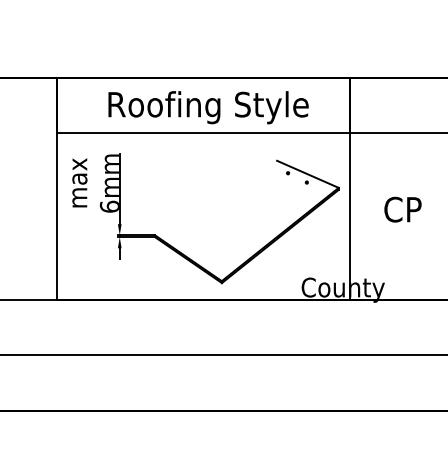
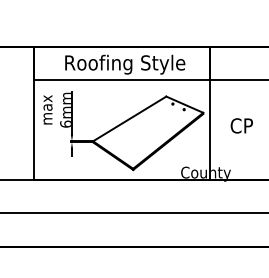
line: (215, 197) -> (129, 118), added

